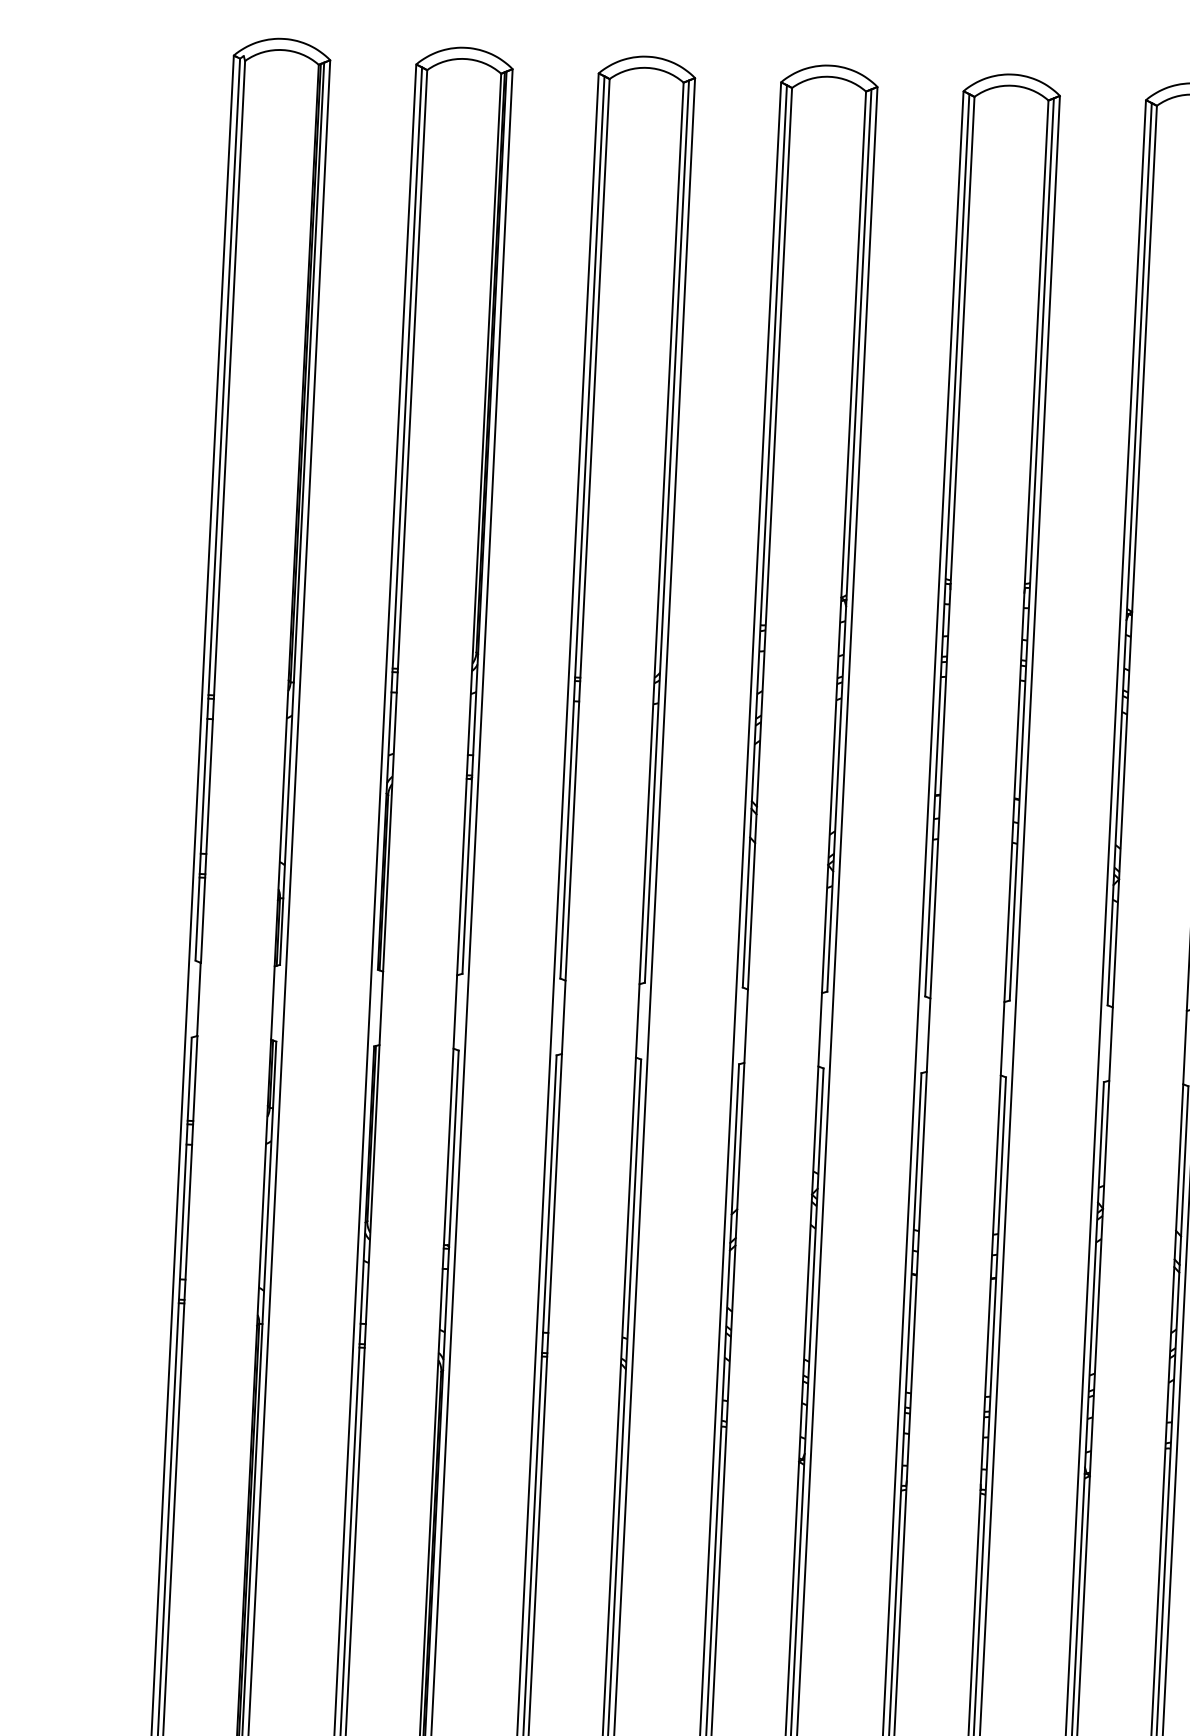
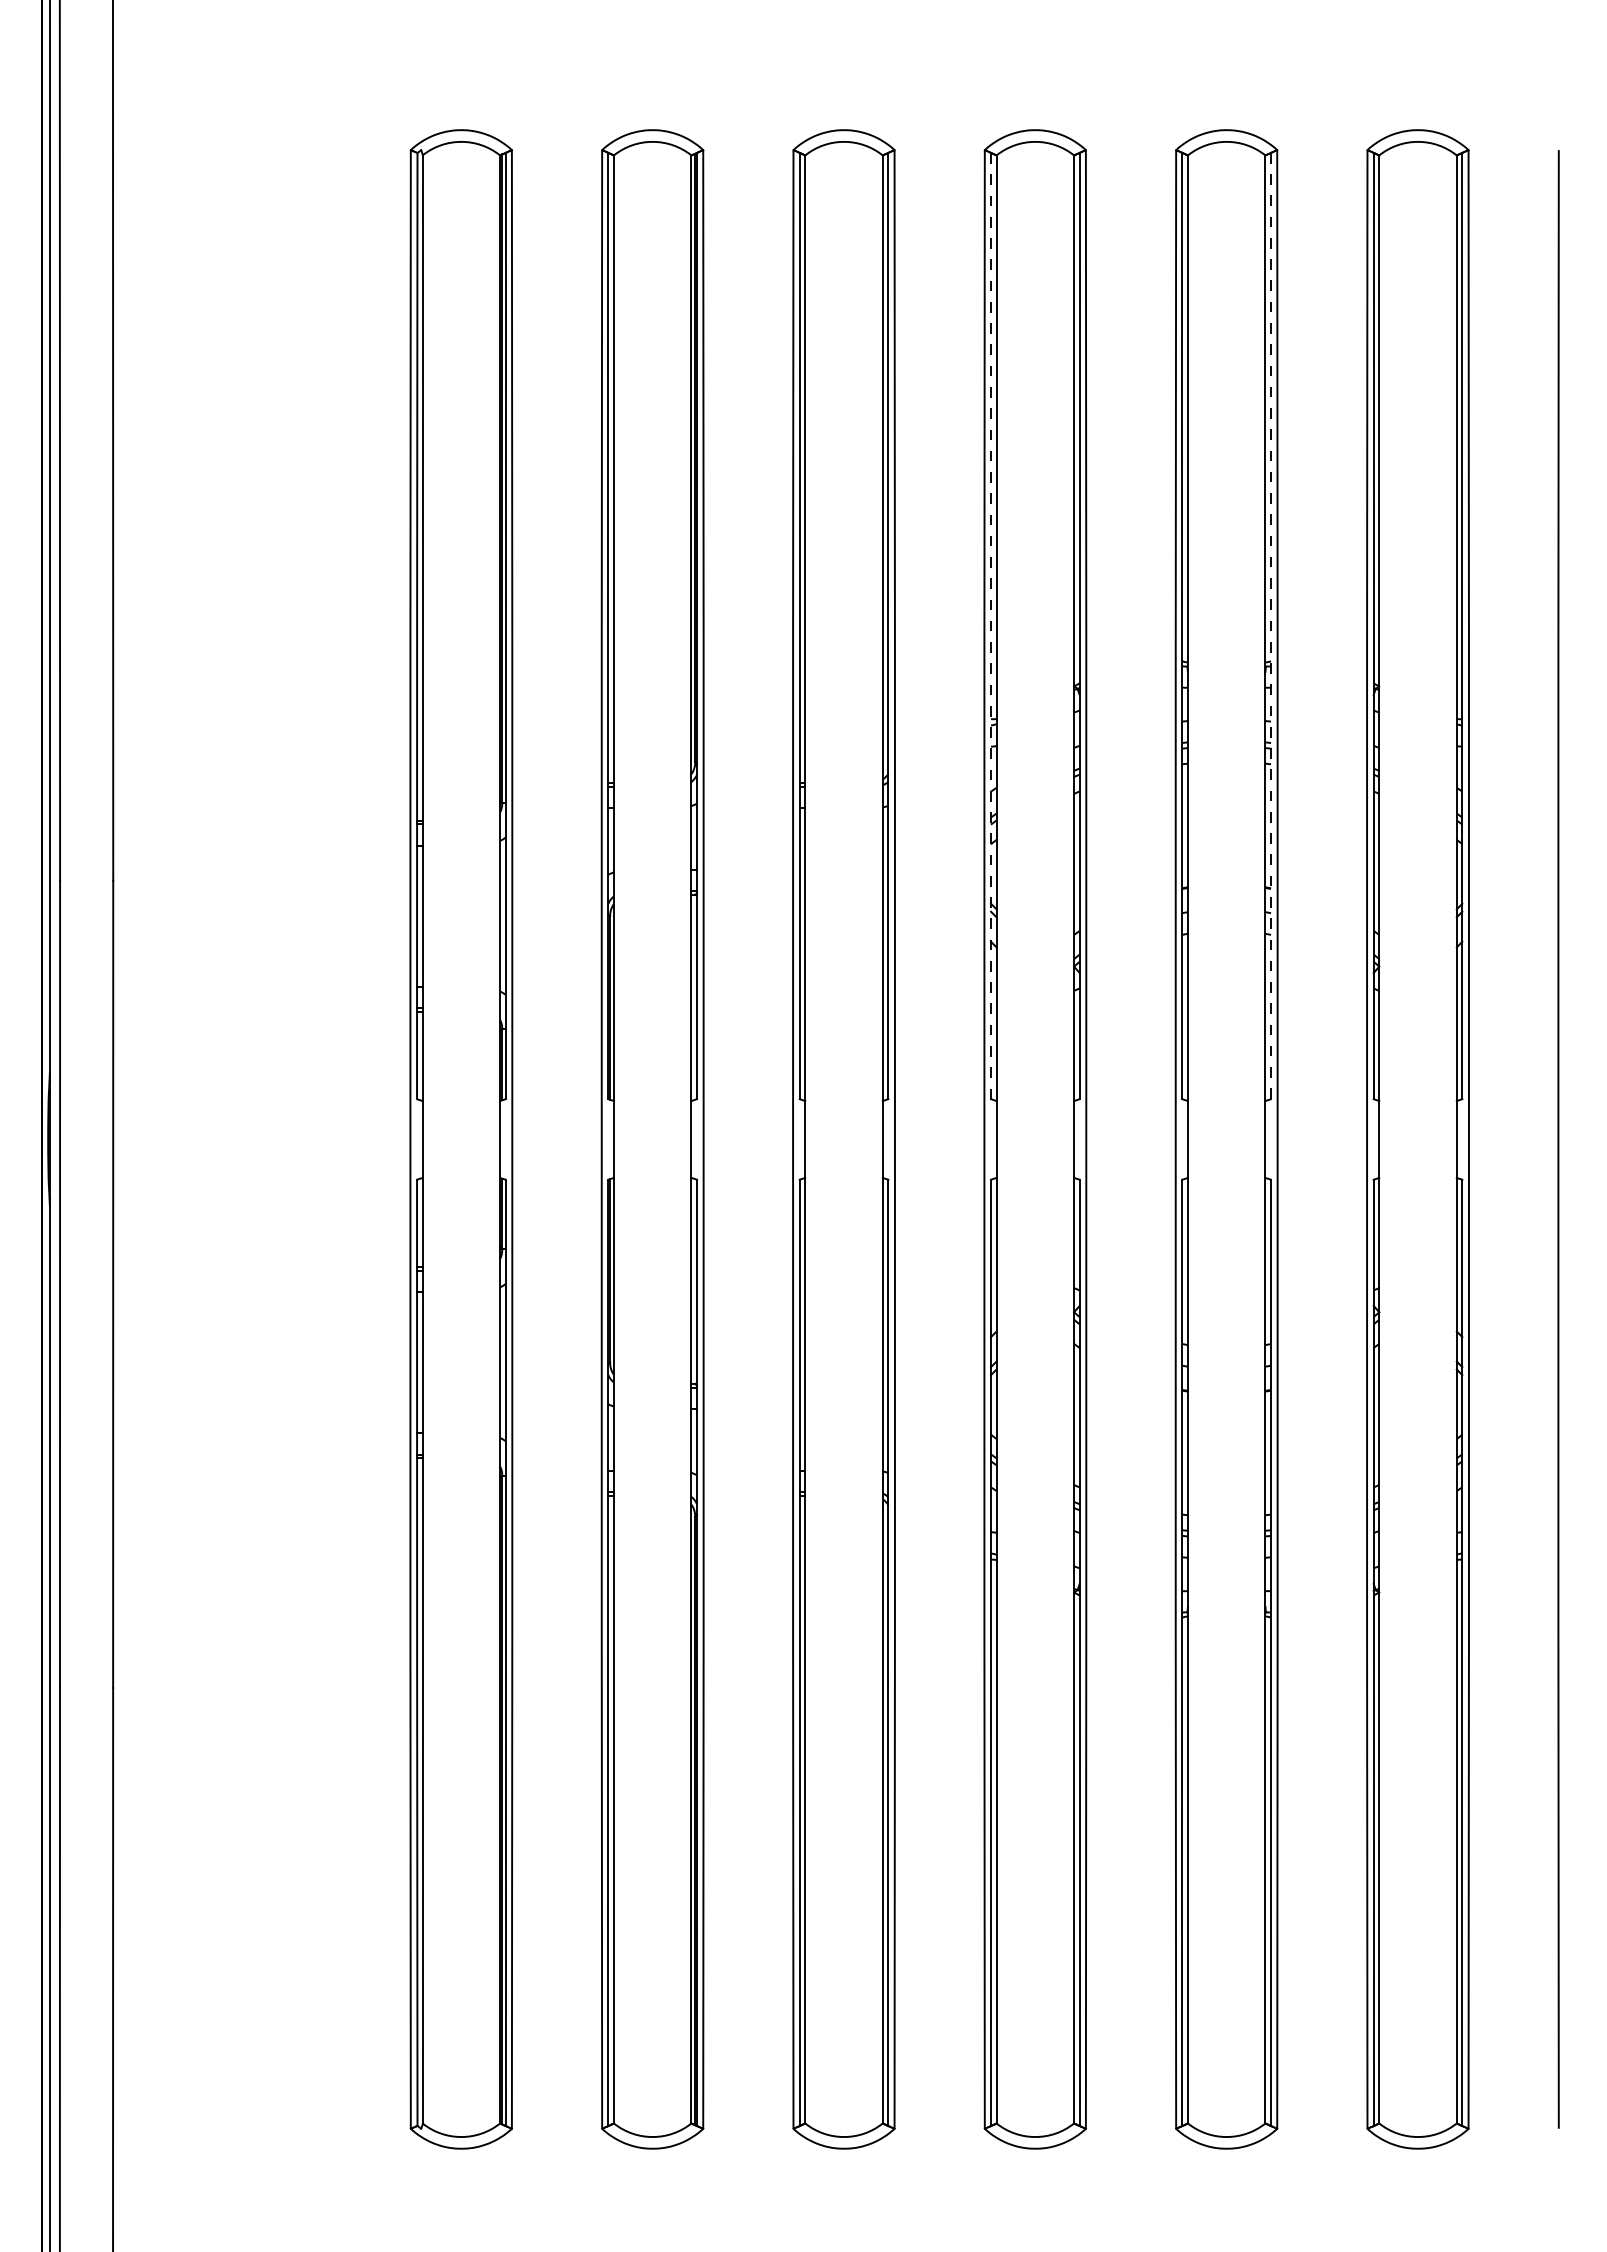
line: (765, 535) -> (991, 625), solid -> dashed
line: (1032, 549) -> (1271, 626), solid -> dashed

